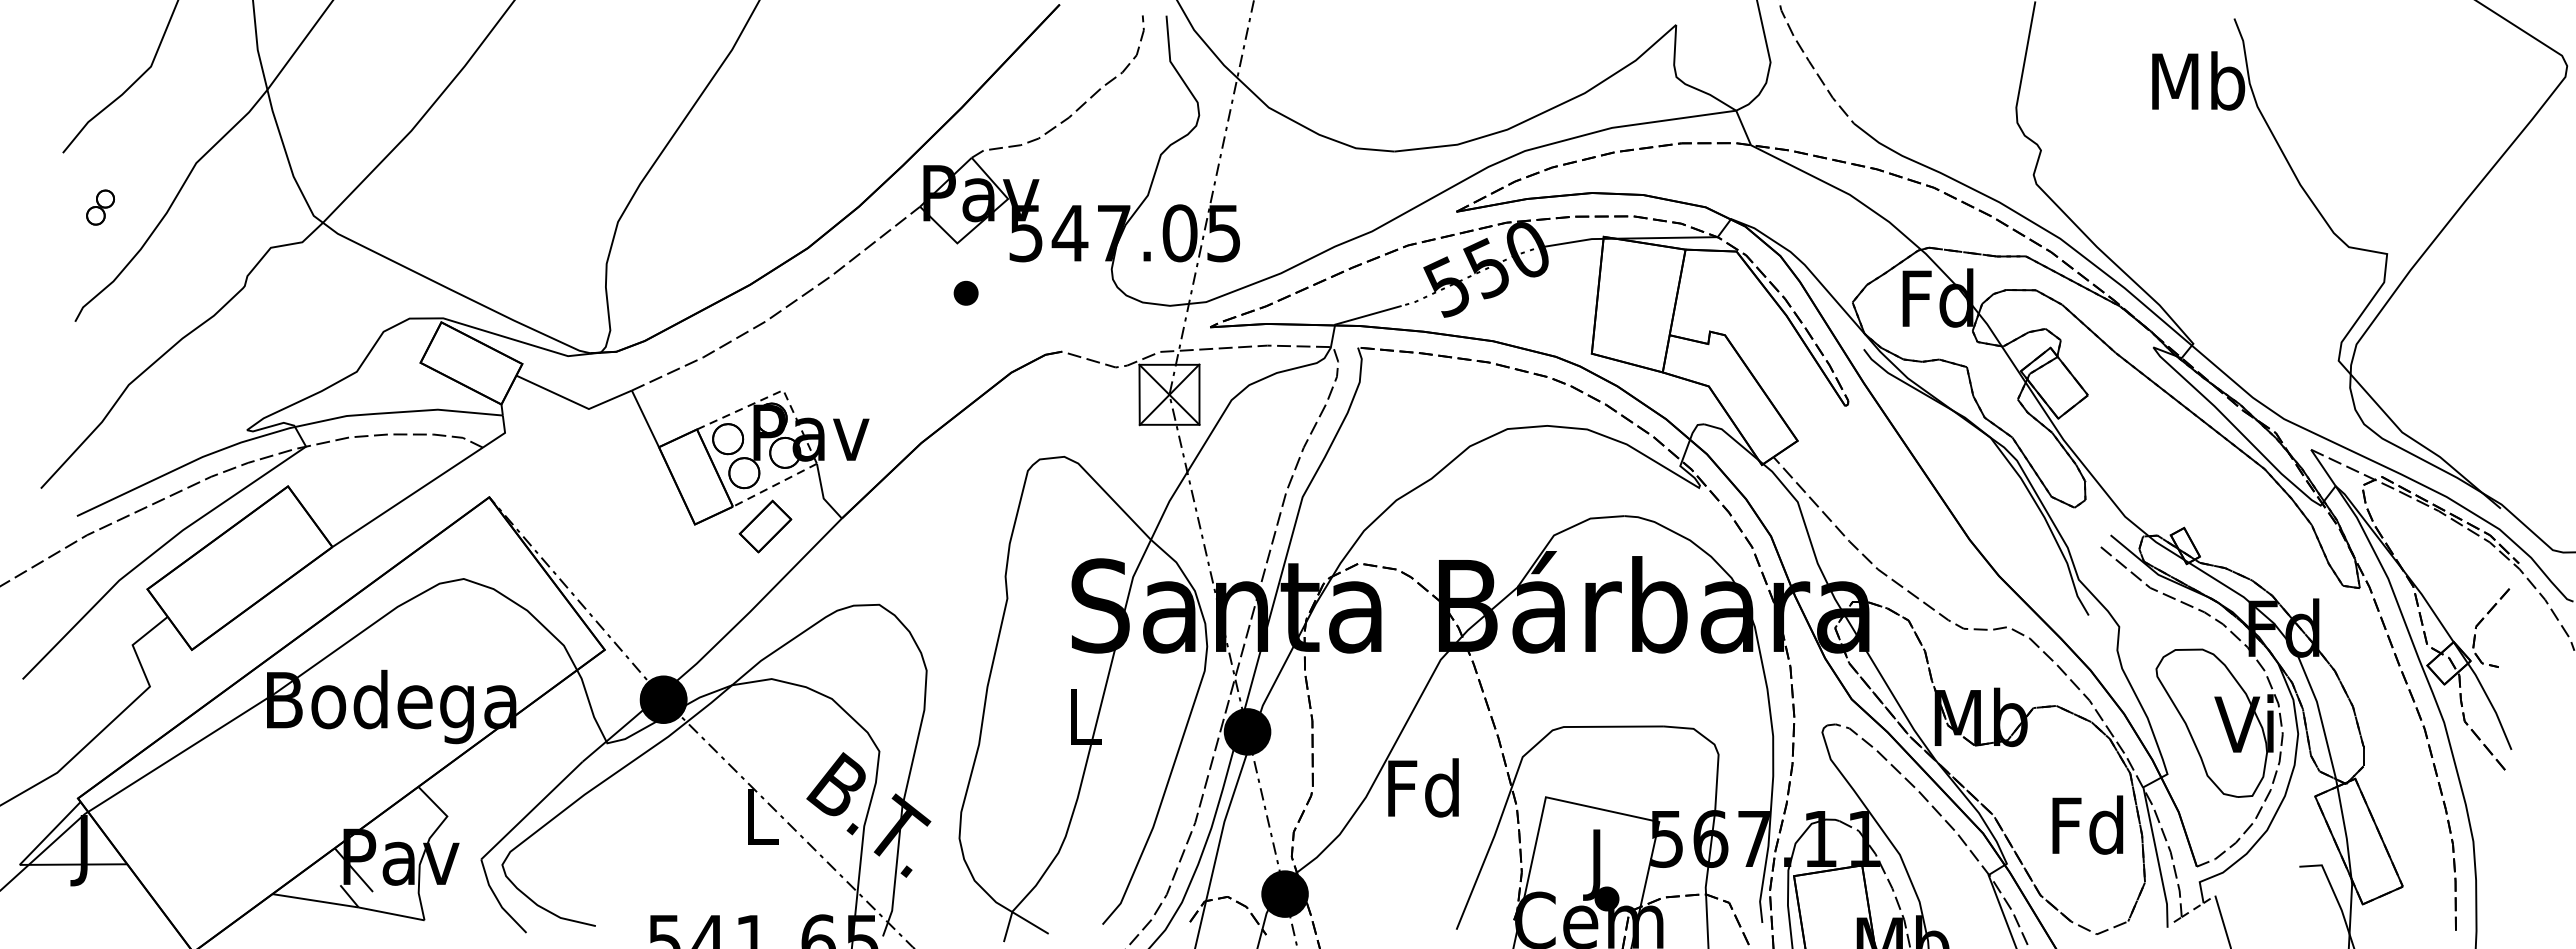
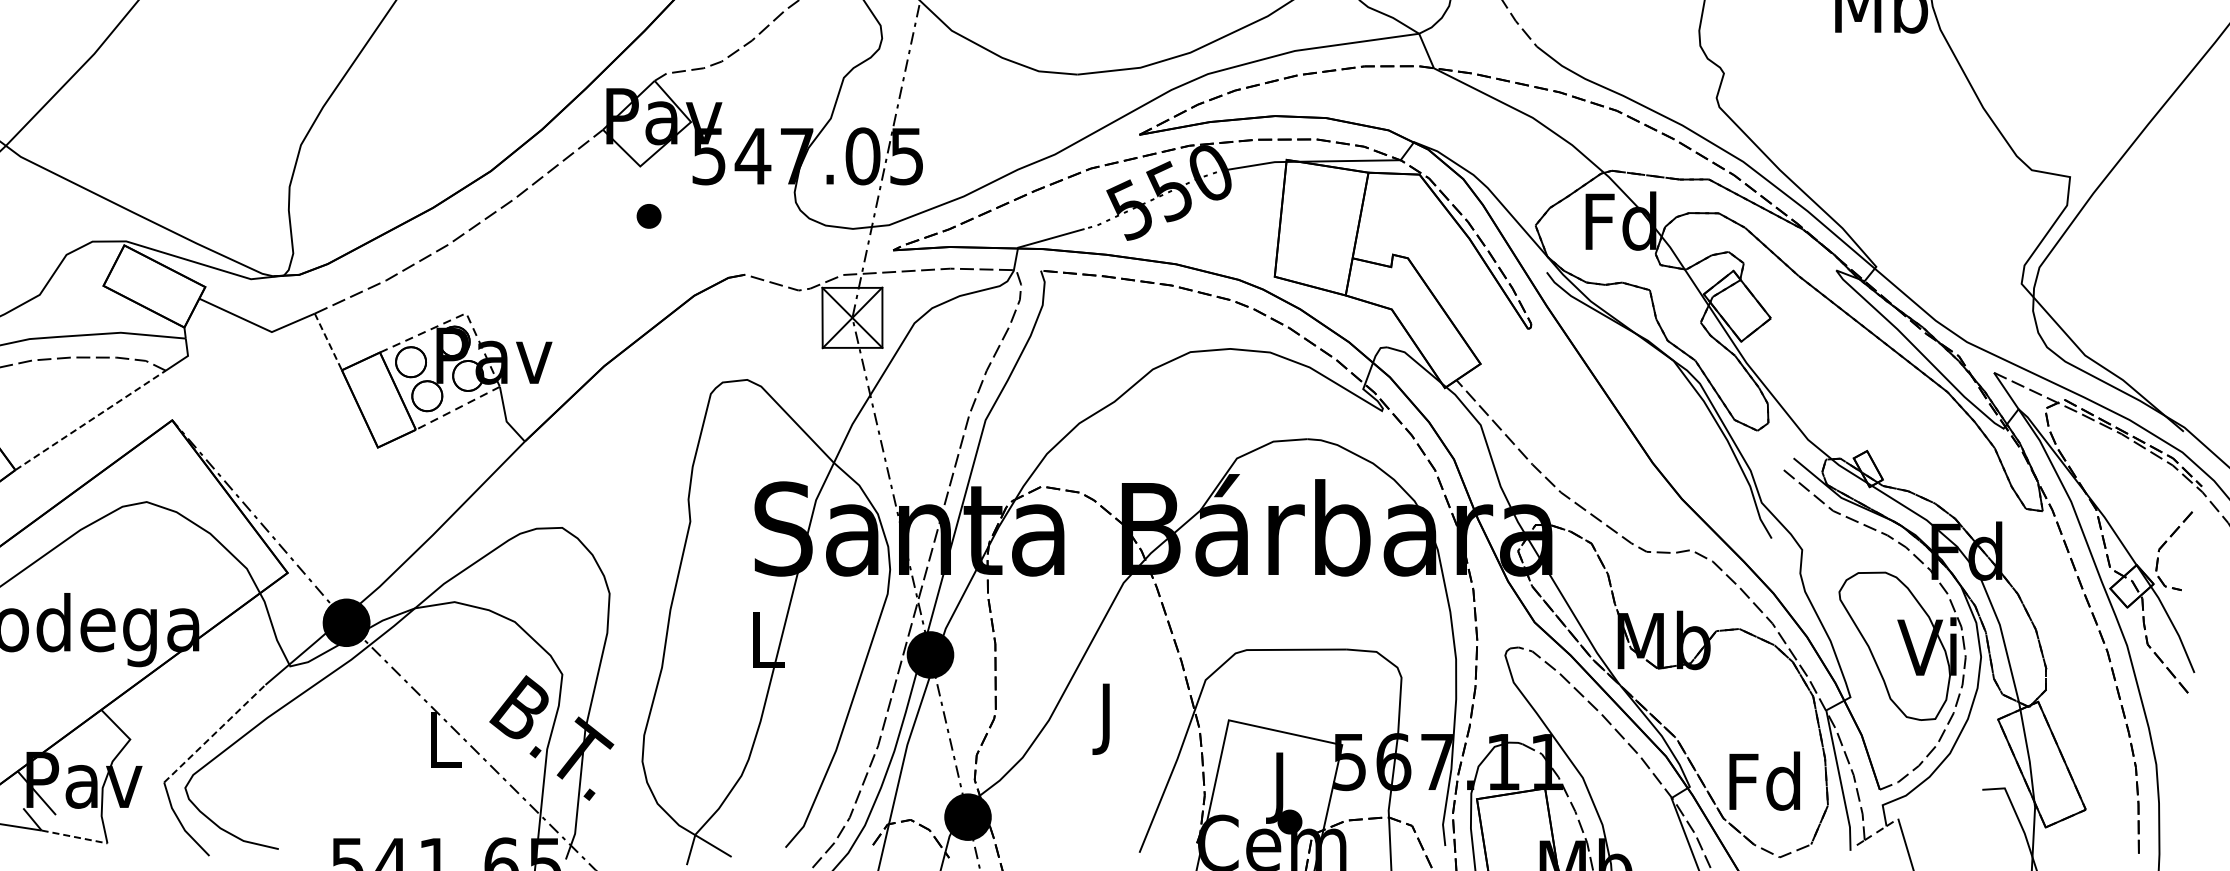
line: (645, 419) -> (328, 342), solid -> dashed
line: (408, 497) -> (91, 420), solid -> dashed
part: (765, 526) -> (448, 449), removed
text: (1423, 794) -> (1106, 717), Fd -> J
line: (532, 810) -> (215, 733), solid -> dashed
text: (2087, 824) -> (1764, 780), moved
line: (391, 913) -> (74, 836), solid -> dashed

